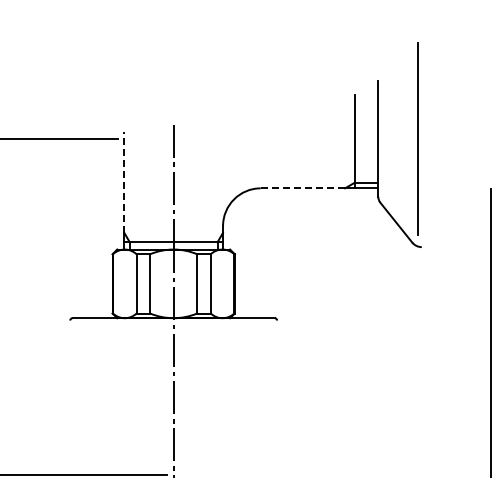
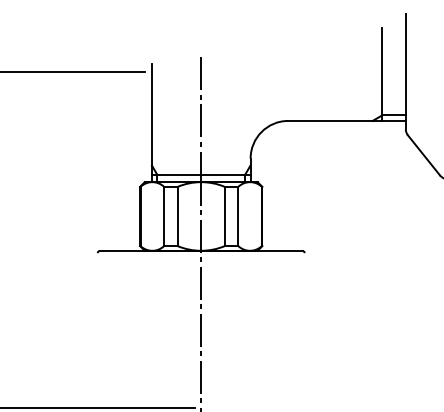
line: (124, 182) -> (152, 115), dashed -> solid
line: (302, 188) -> (330, 121), dashed -> solid

